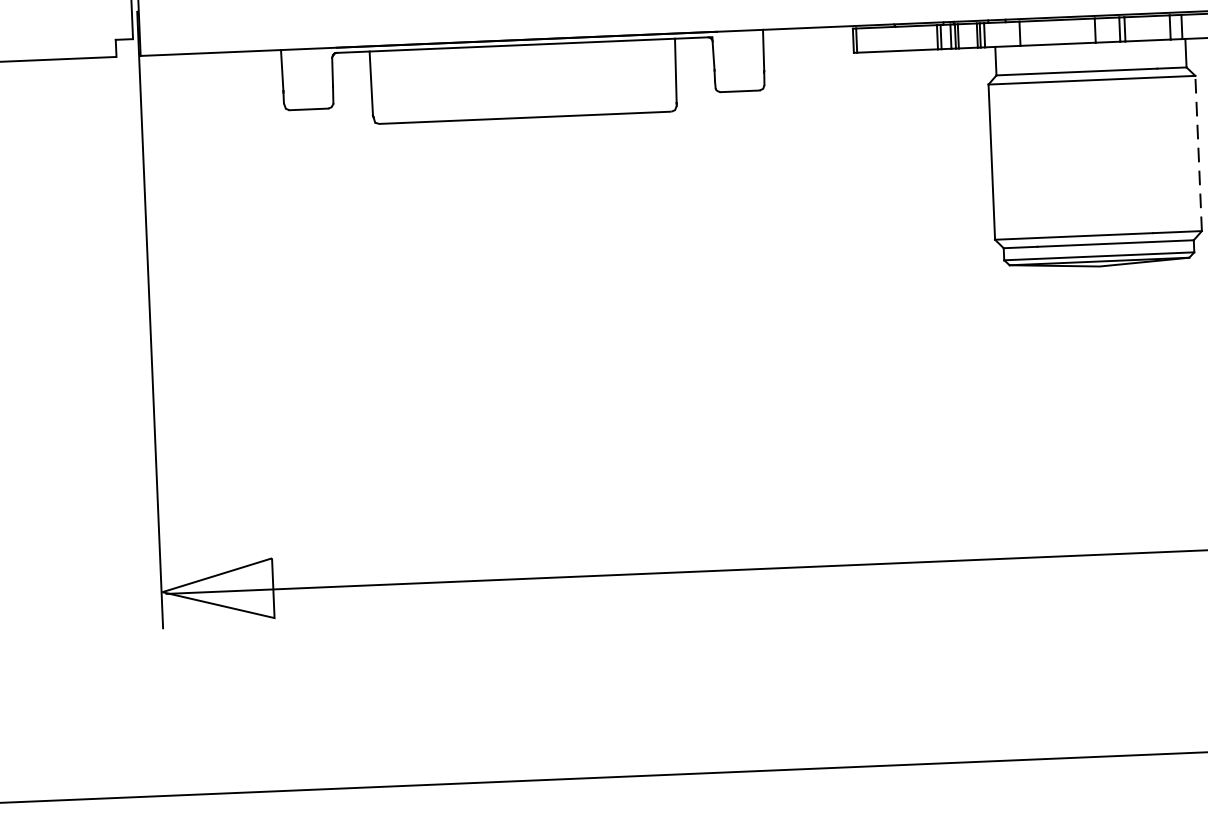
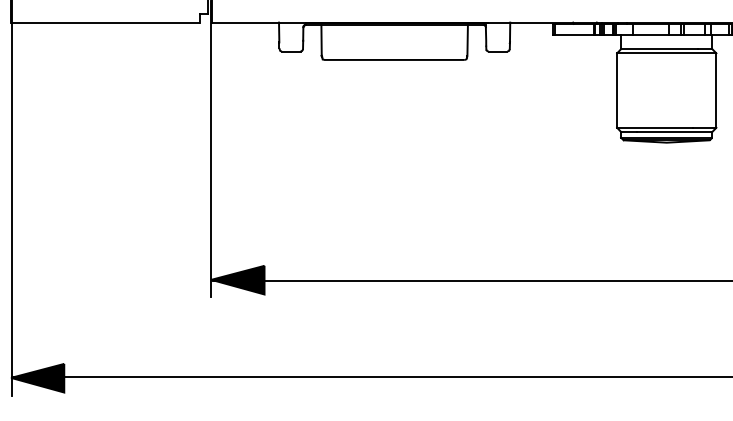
line: (1198, 153) -> (716, 90), dashed -> solid
fill: (216, 589) -> (237, 279), added

